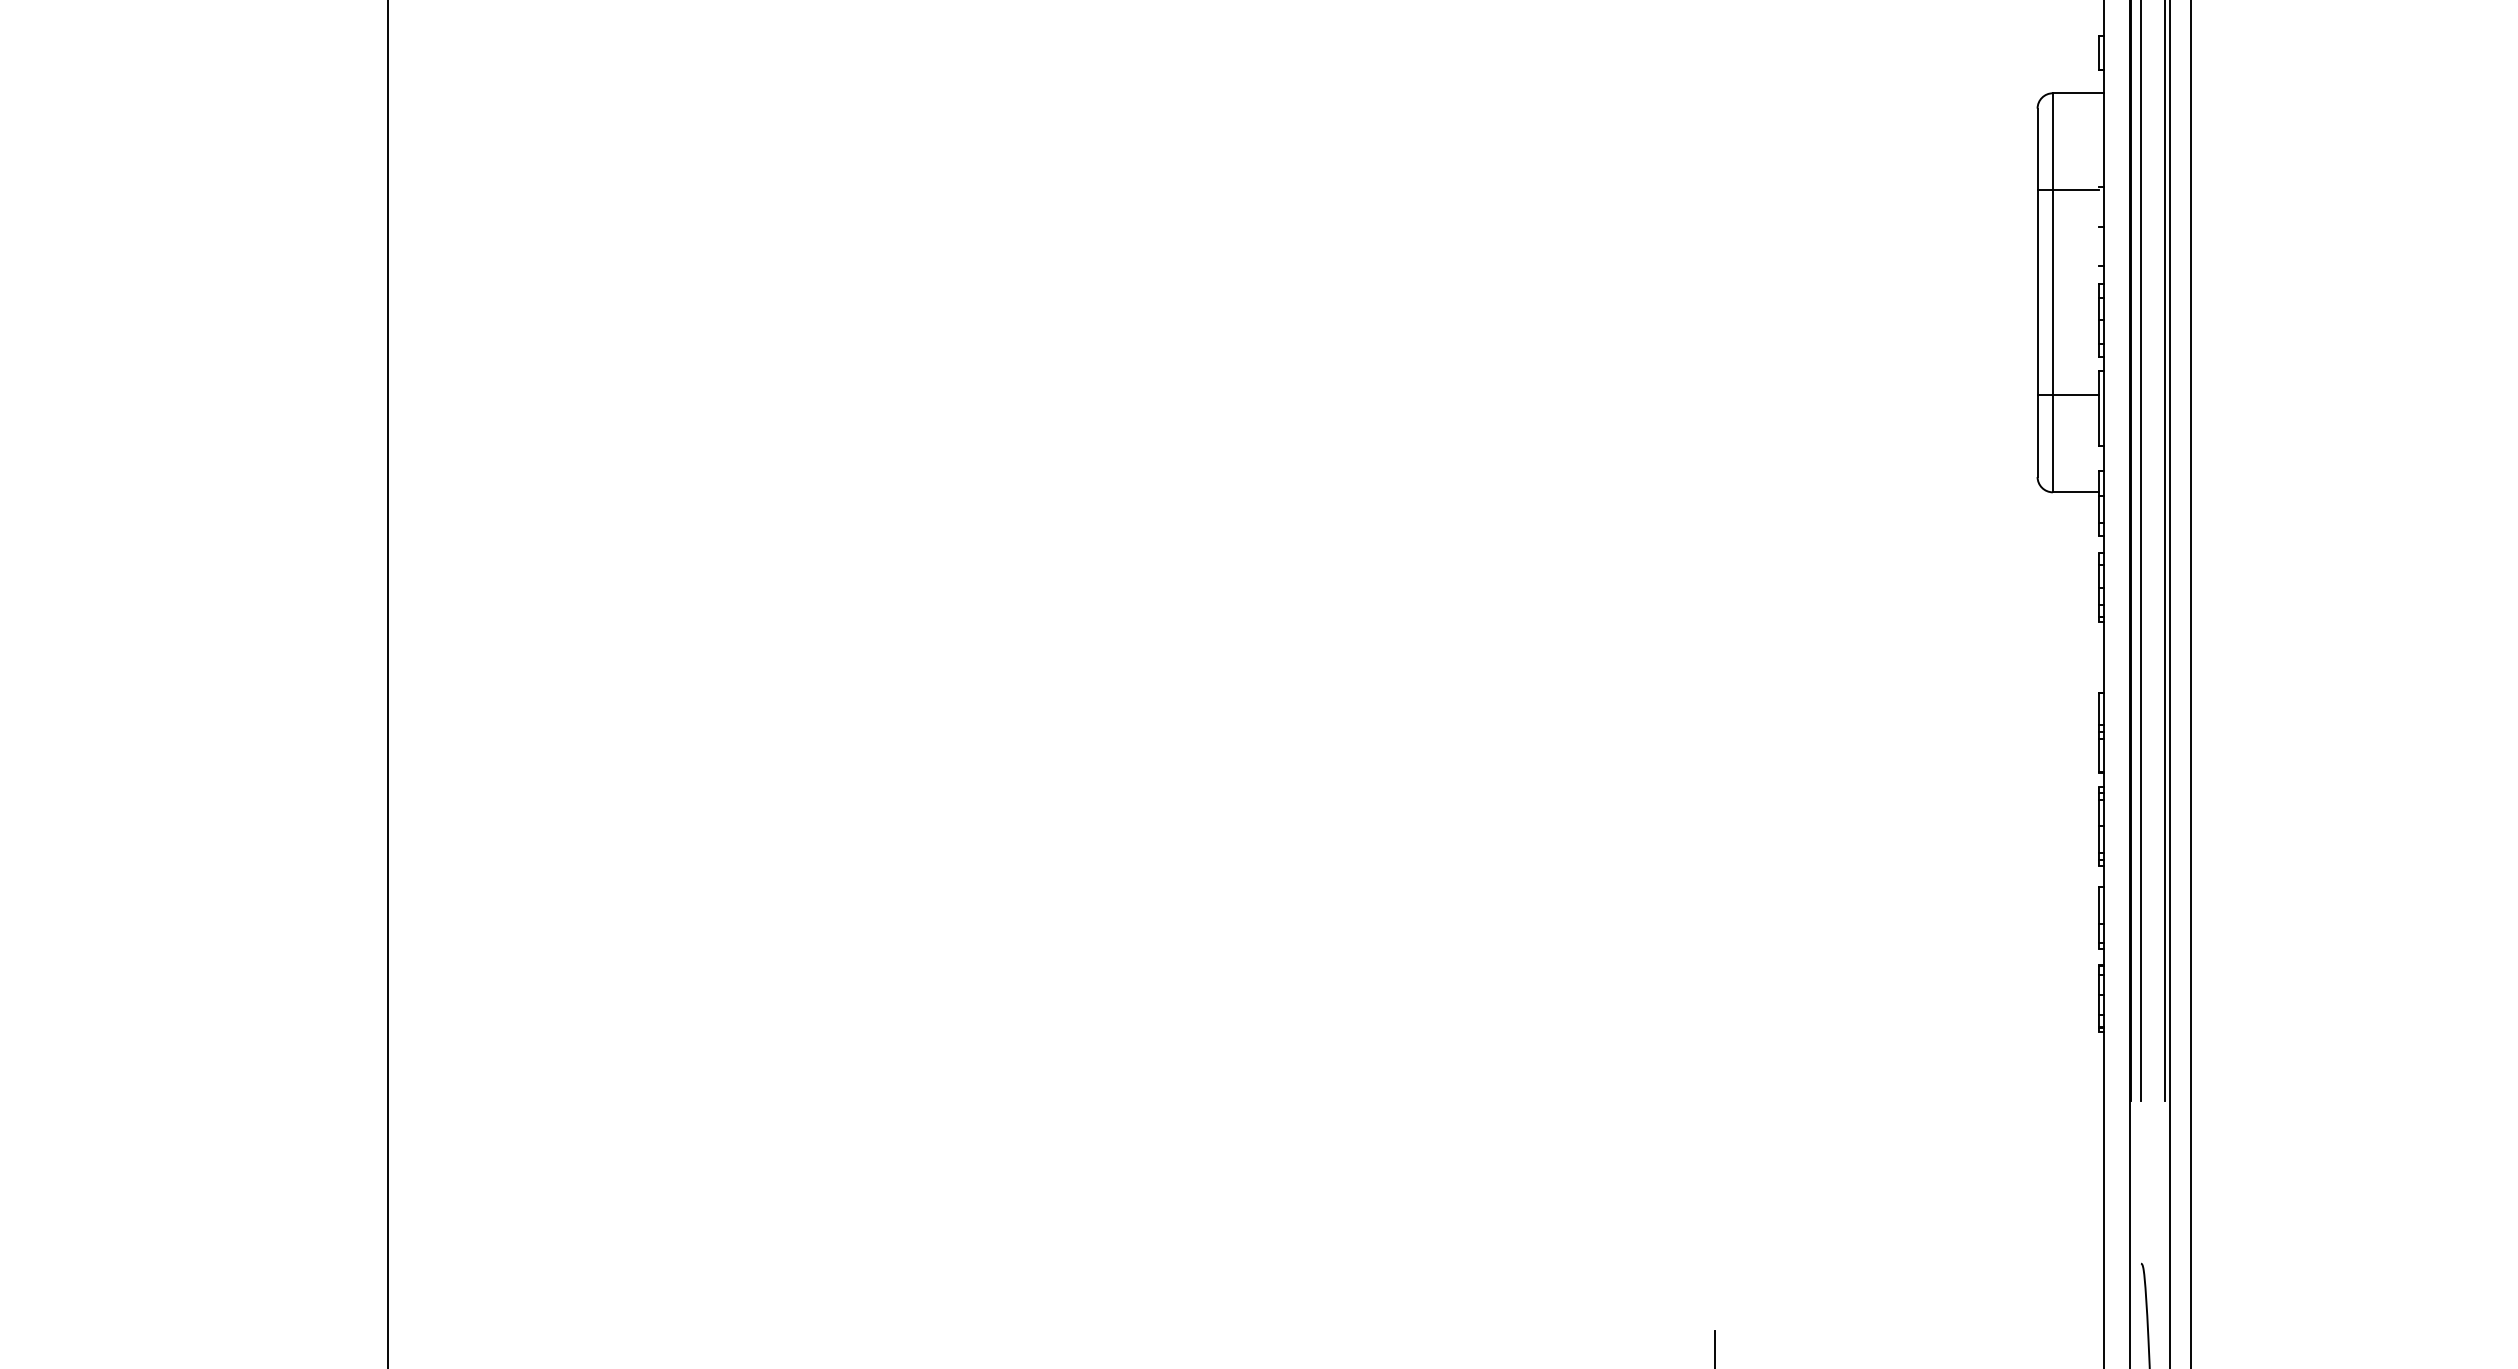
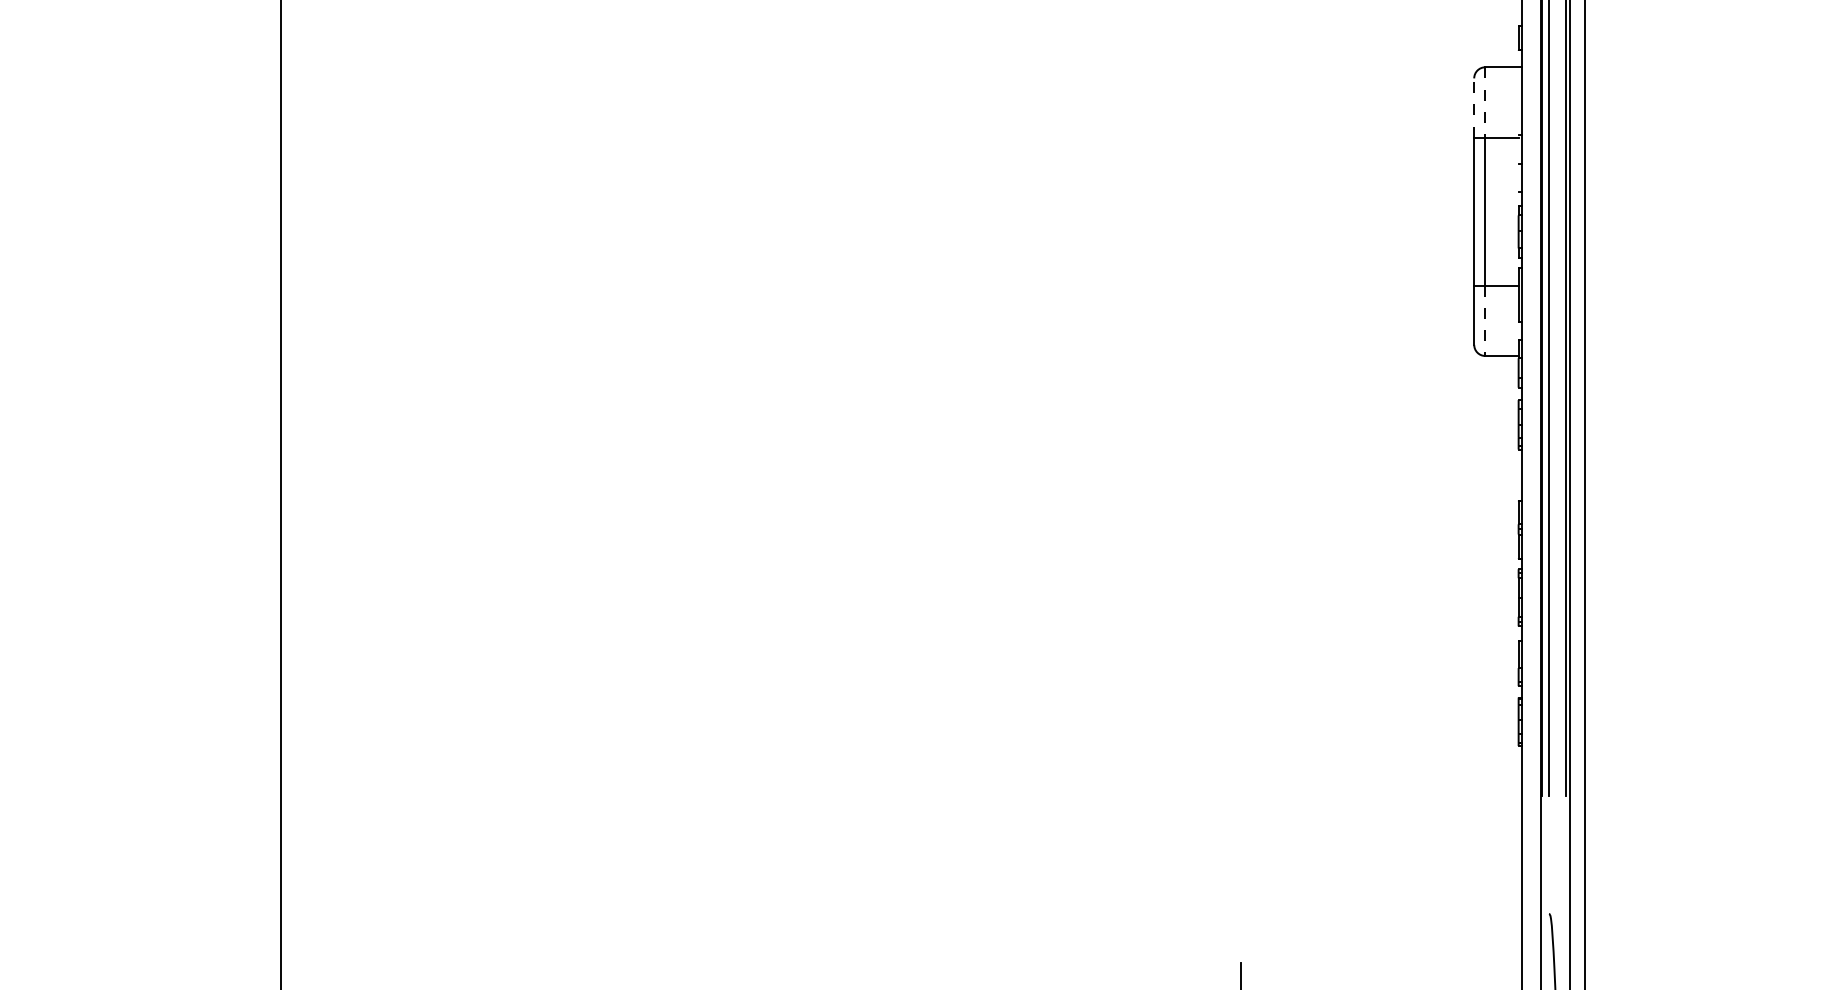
line: (2052, 141) -> (1485, 102), solid -> dashed
line: (2037, 149) -> (1474, 107), solid -> dashed
line: (2052, 443) -> (1485, 320), solid -> dashed

